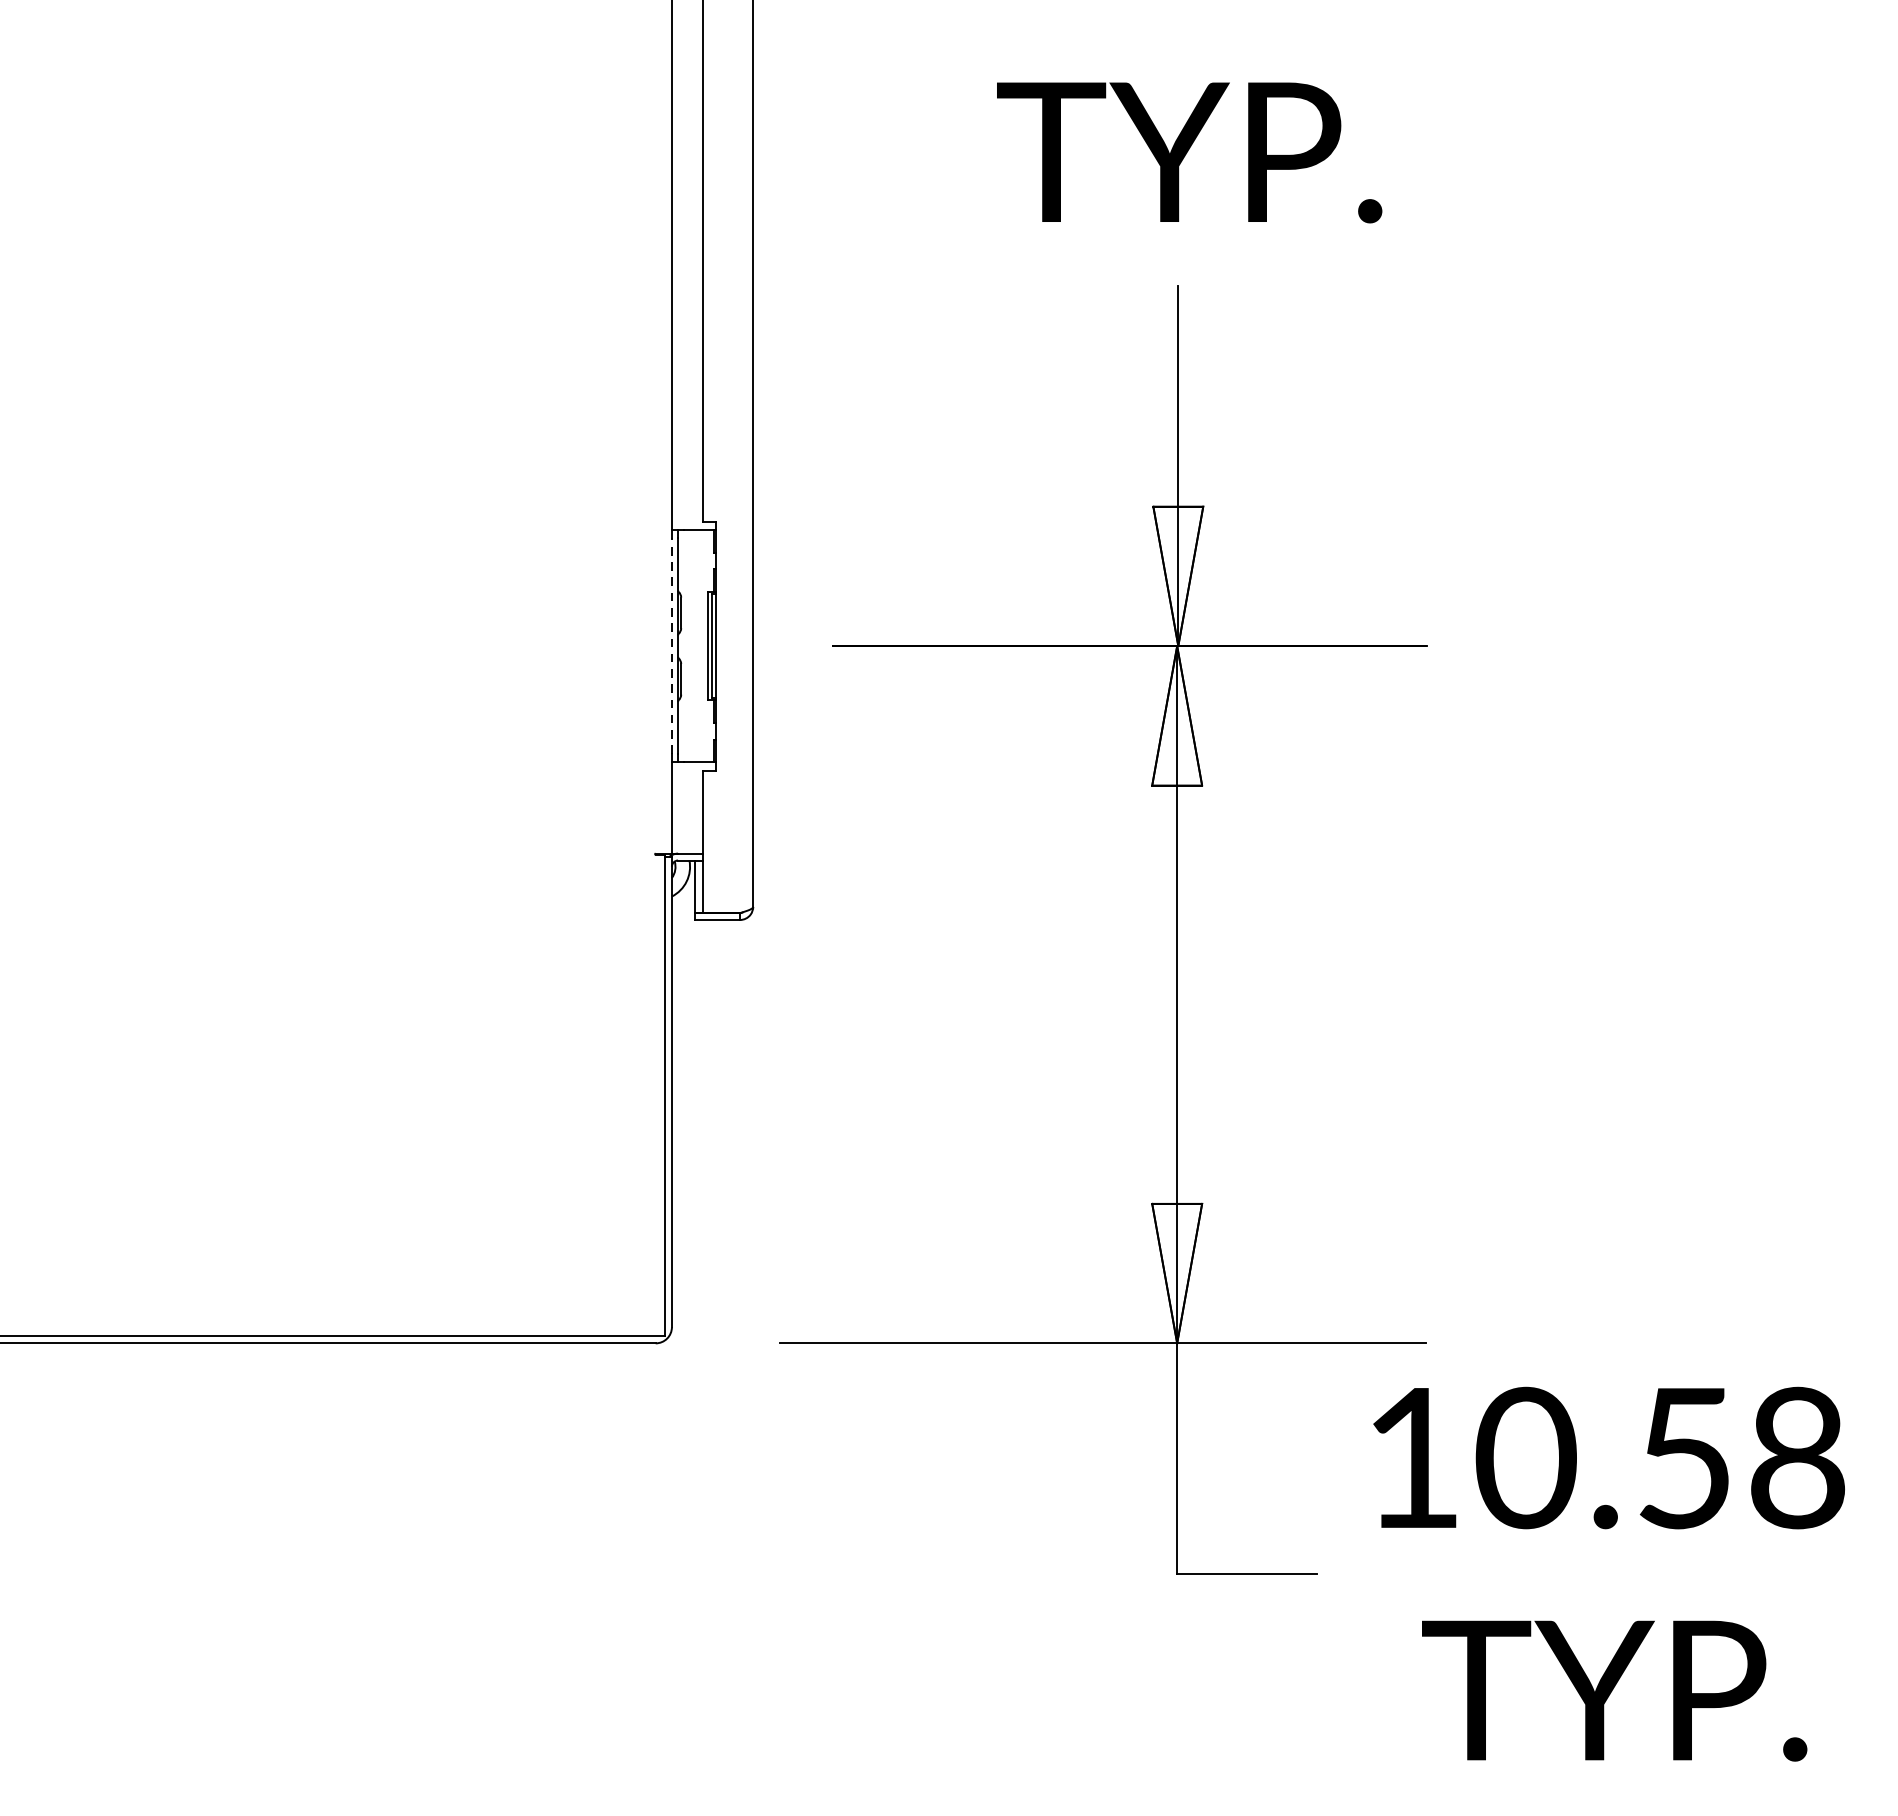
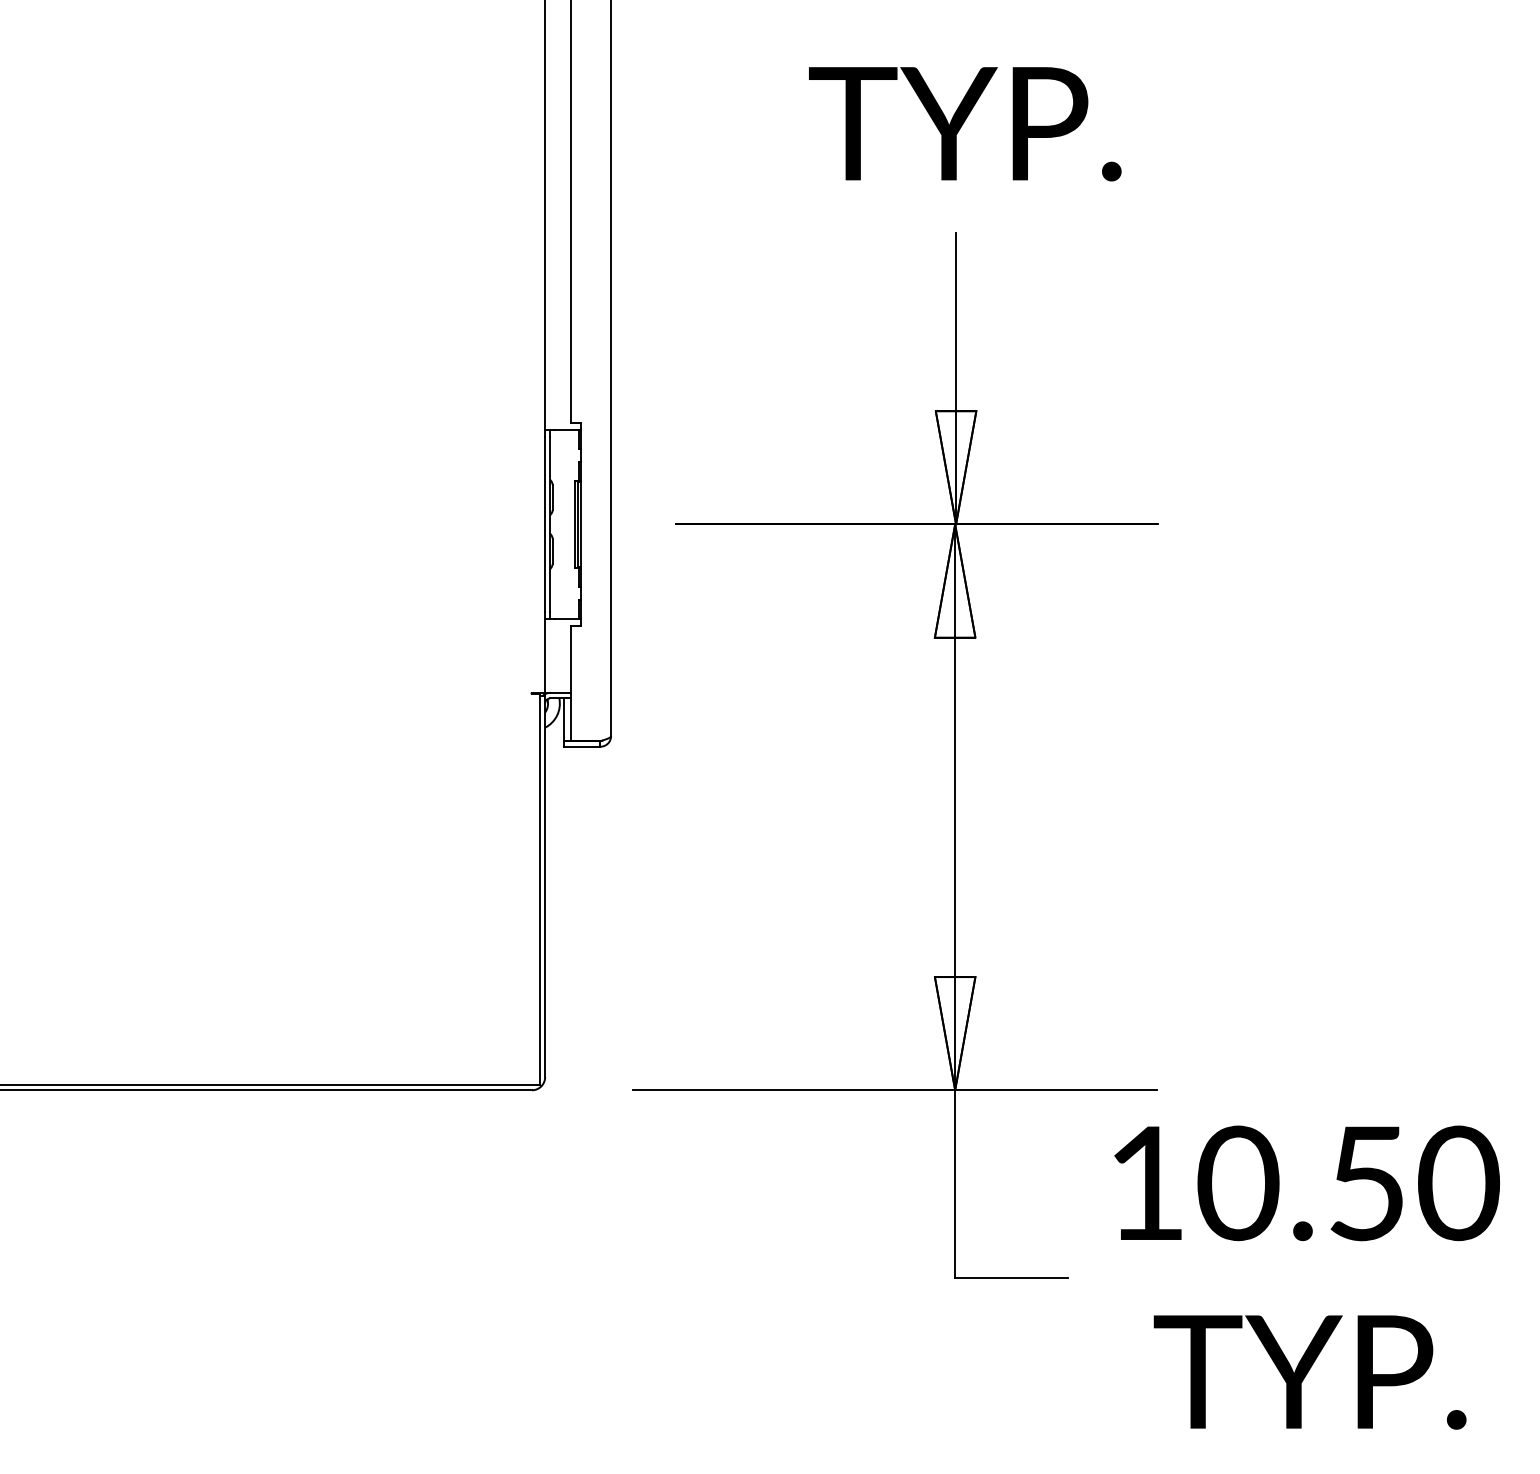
line: (672, 646) -> (545, 524), dashed -> solid
text: (1798, 1458) -> (1459, 1183), 10.58 -> 10.50

